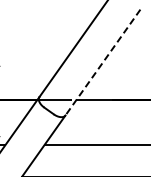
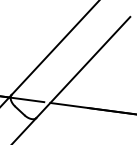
line: (102, 62) -> (82, 67), dashed -> solid

